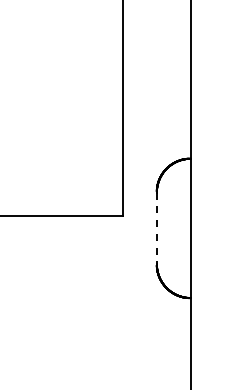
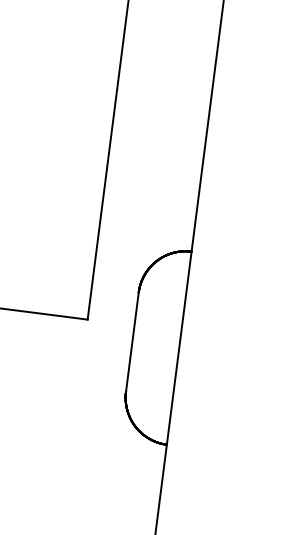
line: (156, 228) -> (131, 342), dashed -> solid

